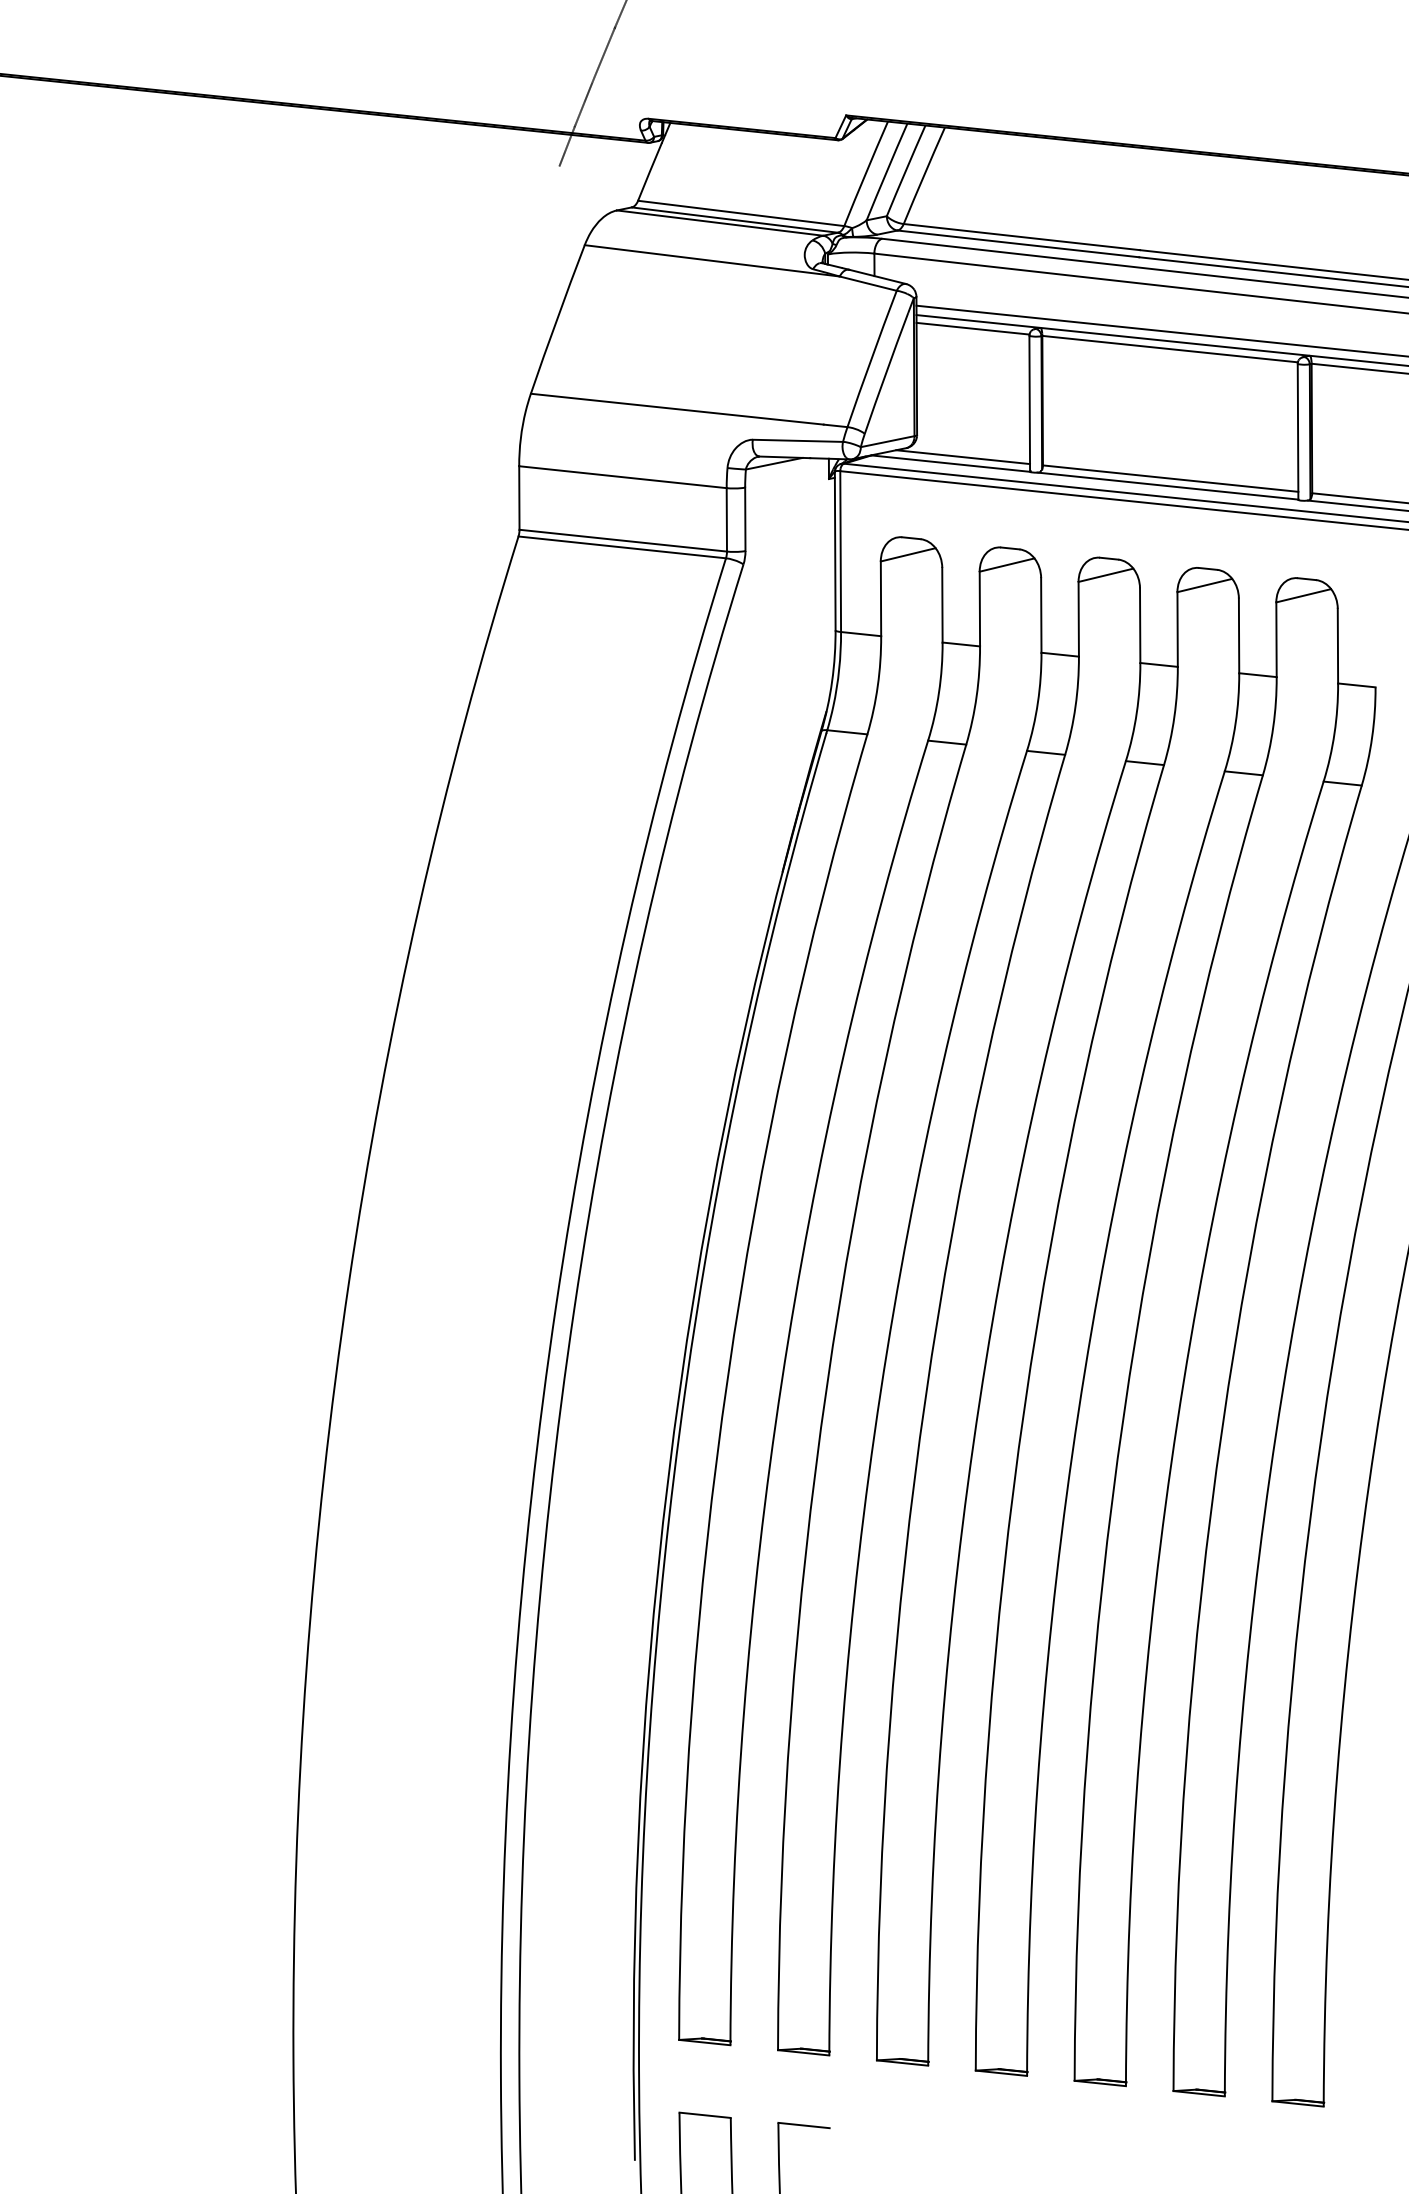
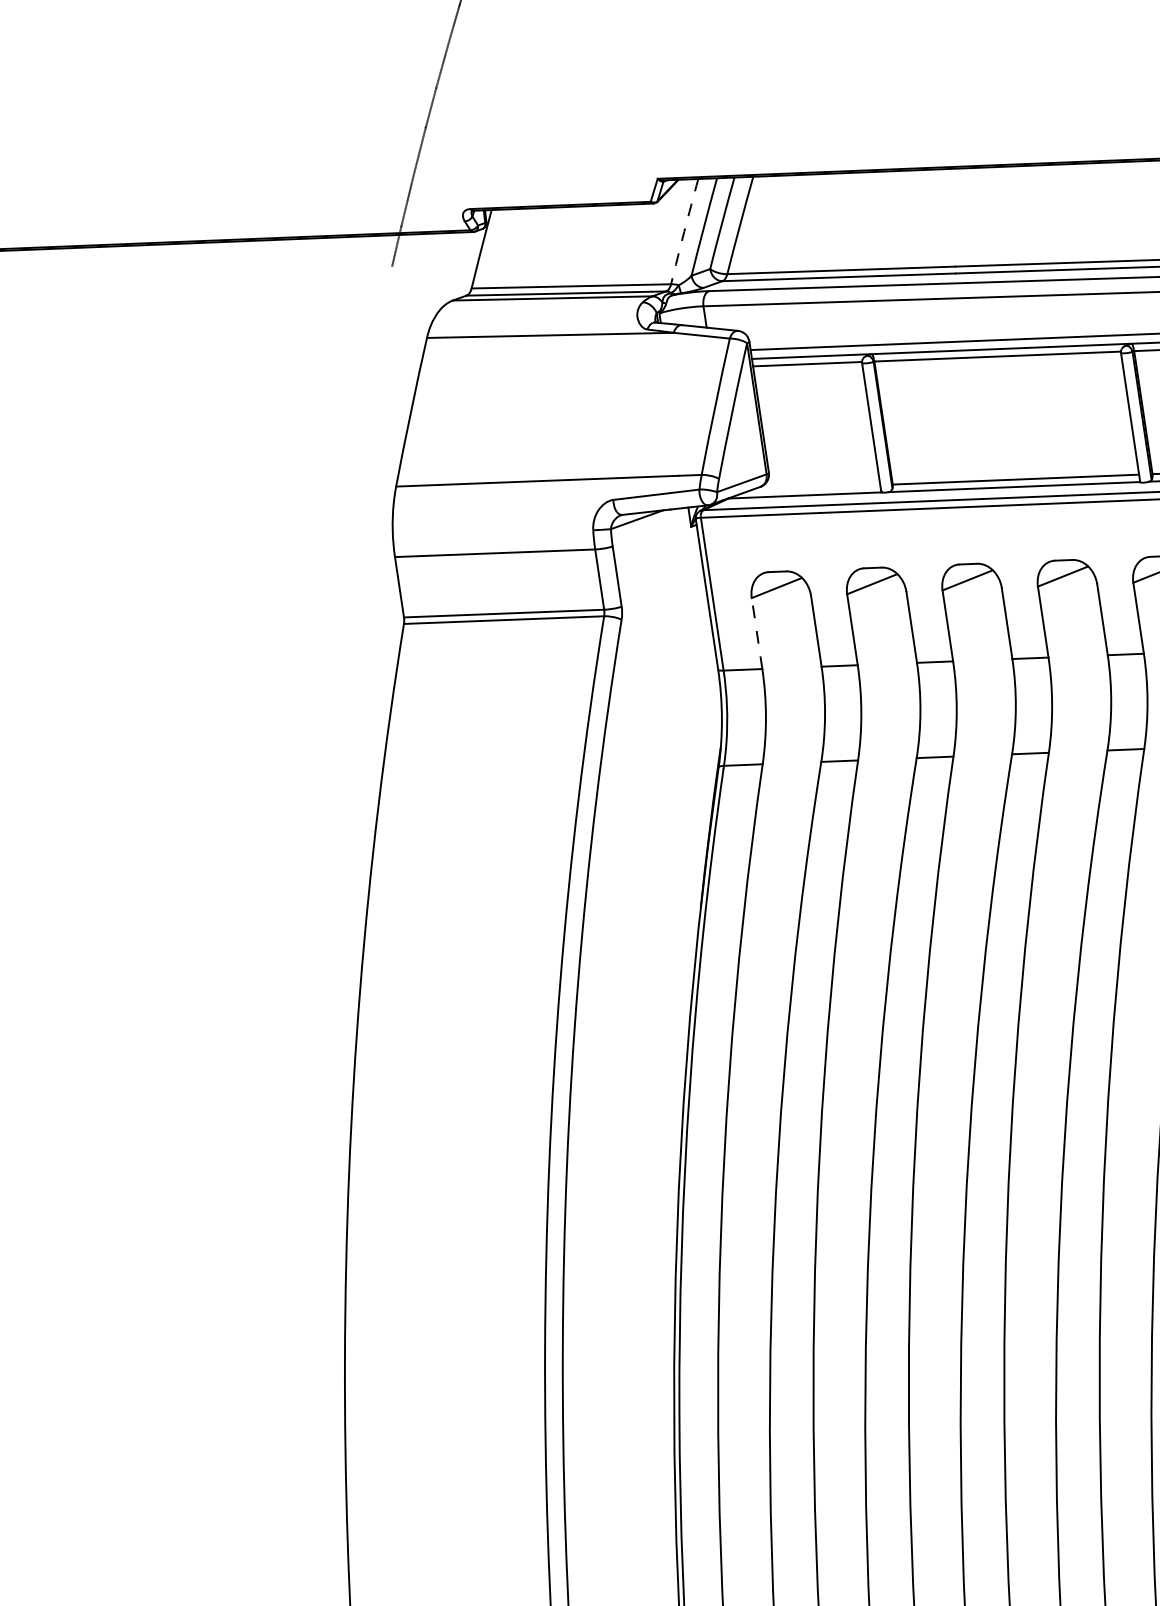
arc: (865, 173) -> (684, 231), solid -> dashed
line: (963, 457) -> (816, 487), removed
line: (881, 598) -> (757, 633), solid -> dashed

